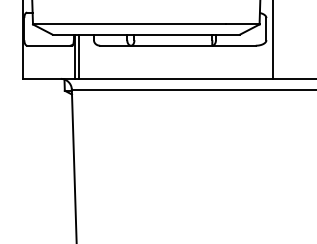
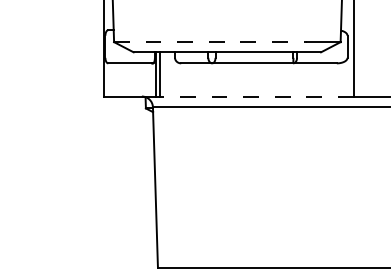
line: (129, 24) -> (210, 42), solid -> dashed
line: (175, 78) -> (256, 96), solid -> dashed

